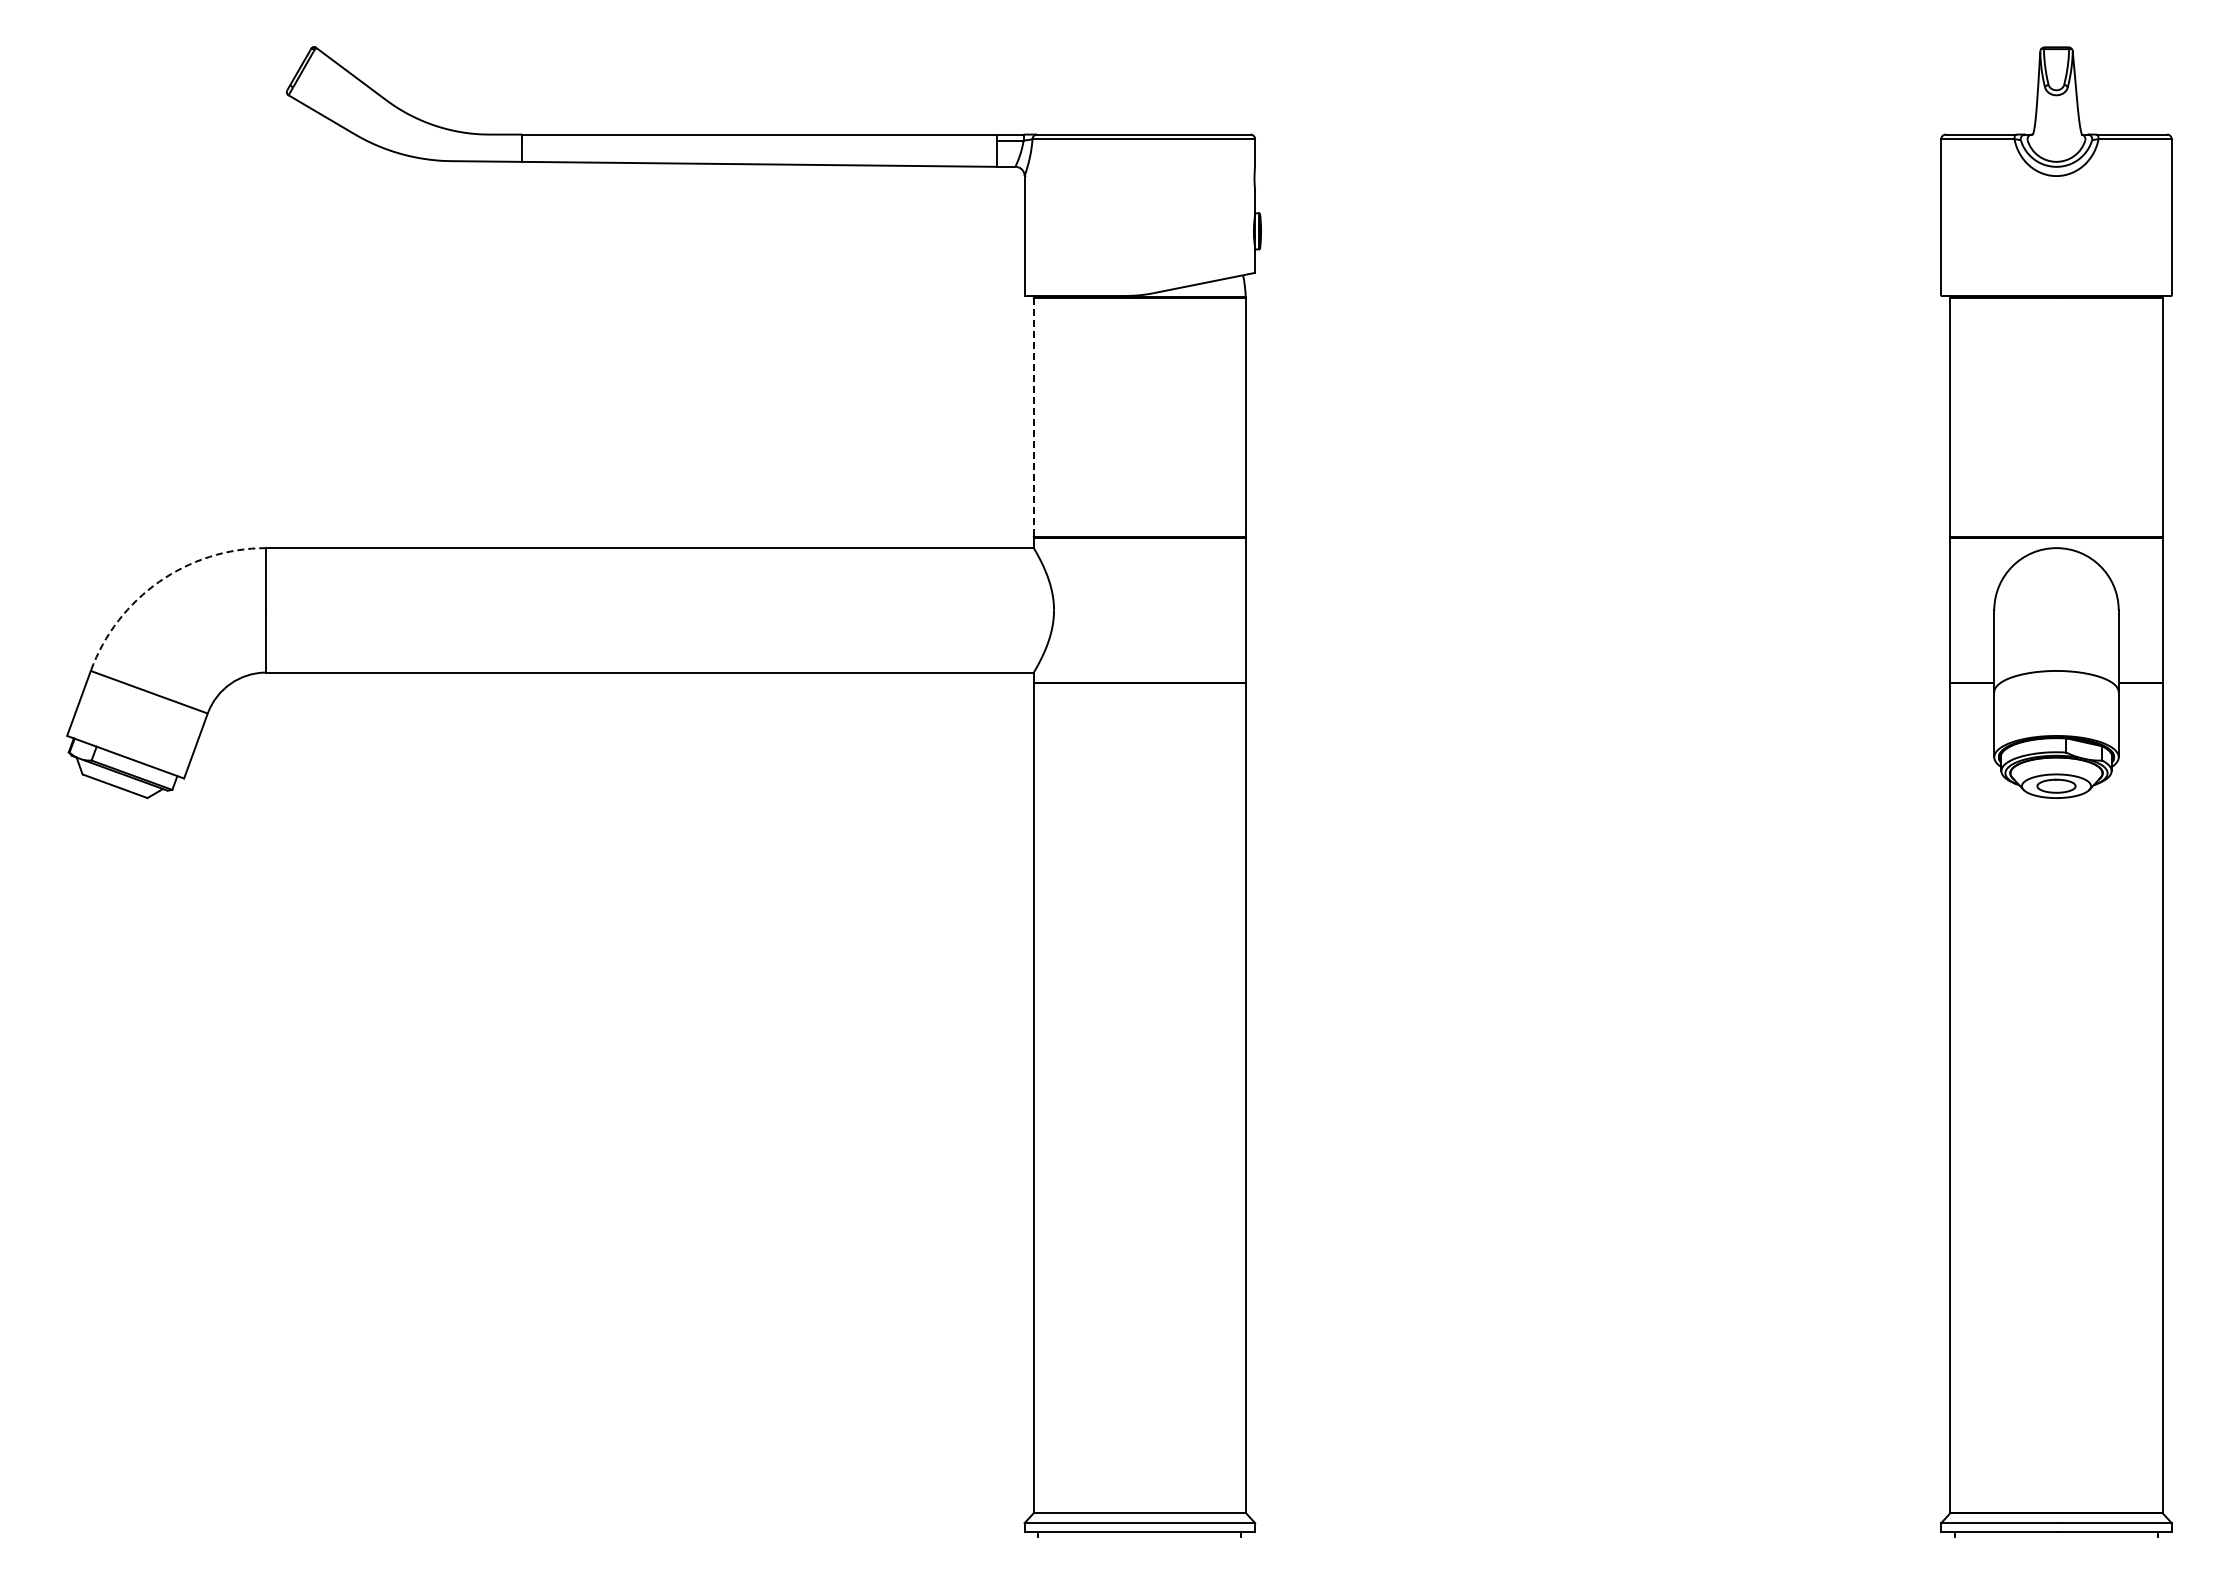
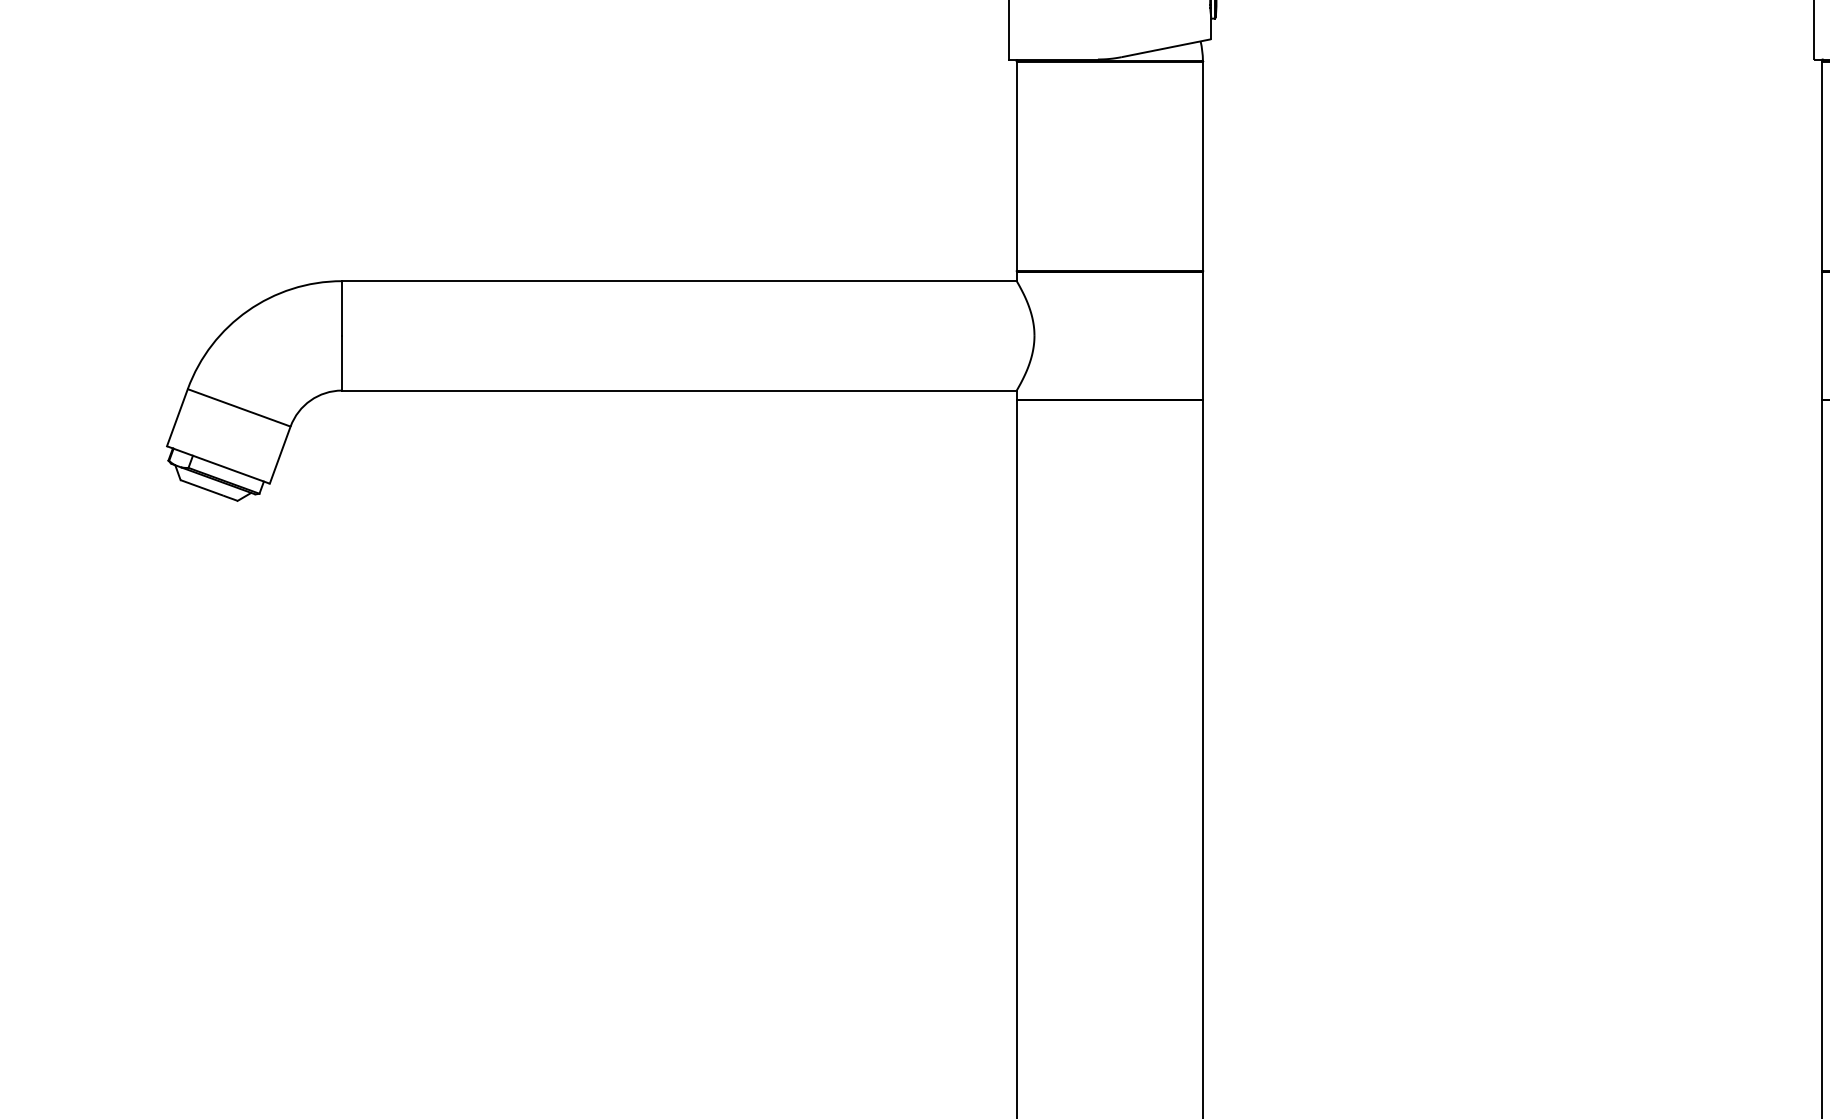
line: (1033, 417) -> (1016, 166), dashed -> solid
arc: (159, 581) -> (248, 310), dashed -> solid

